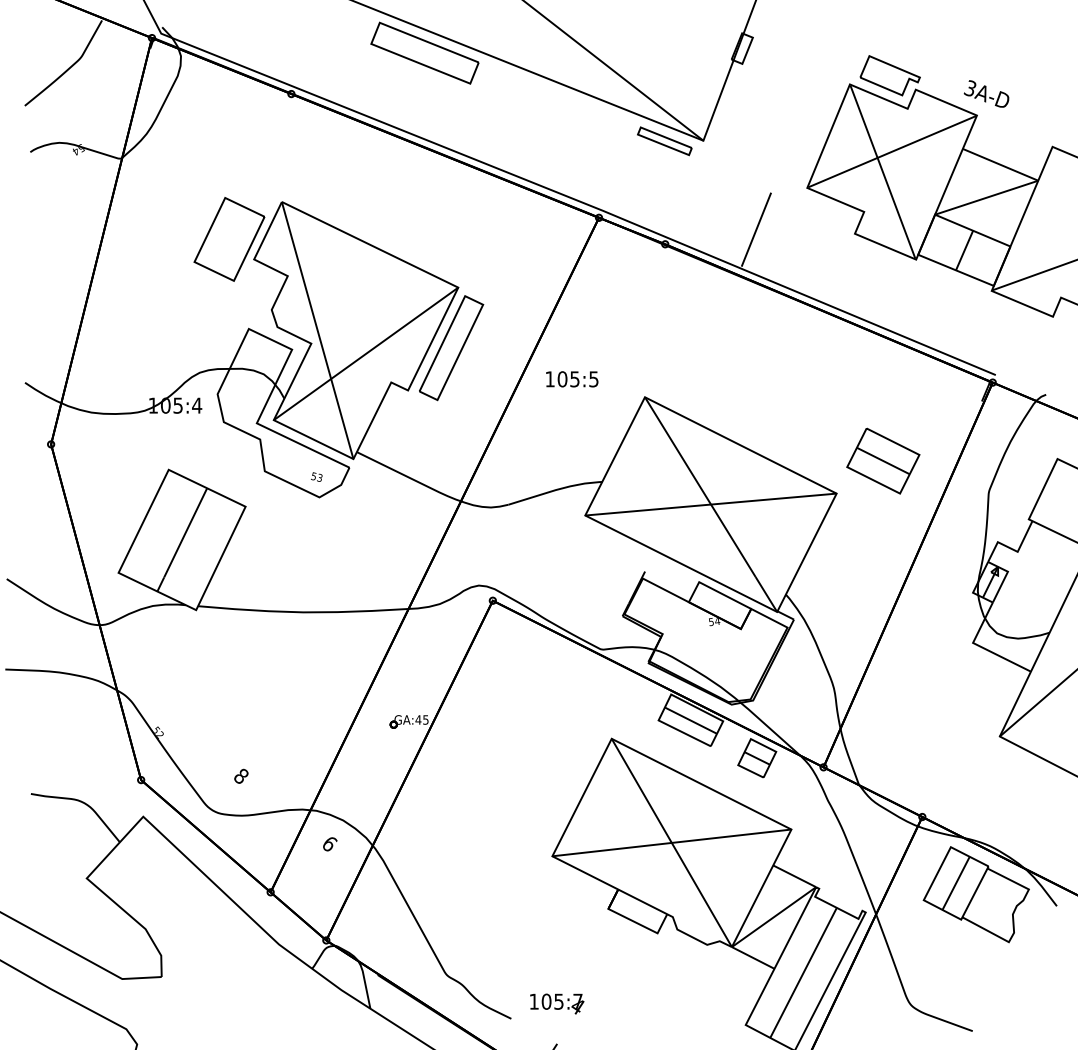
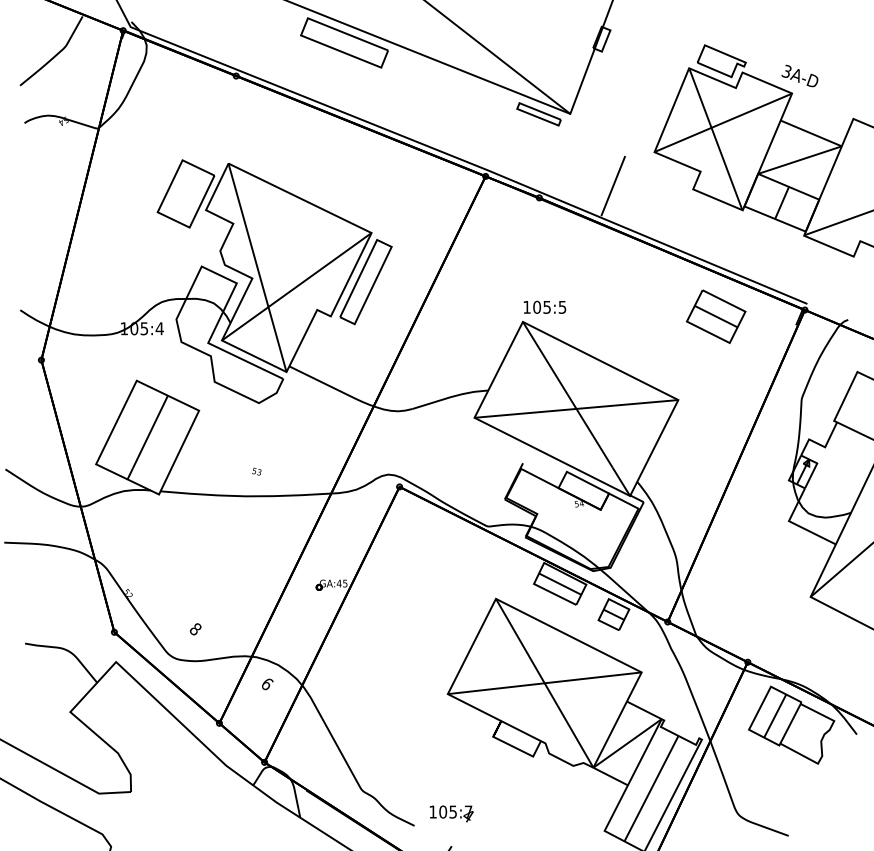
text: (571, 378) -> (544, 306), moved
part: (883, 460) -> (716, 316), moved
text: (316, 476) -> (256, 471), moved

